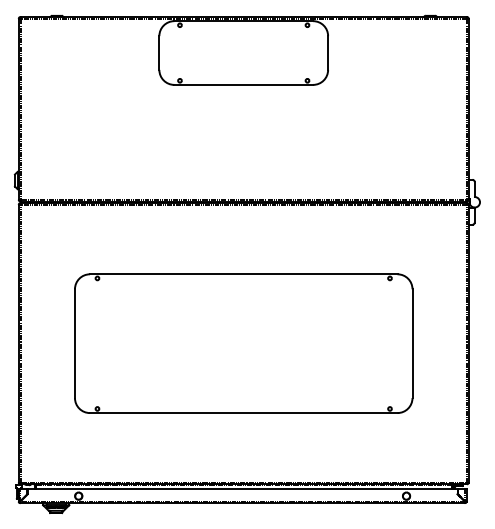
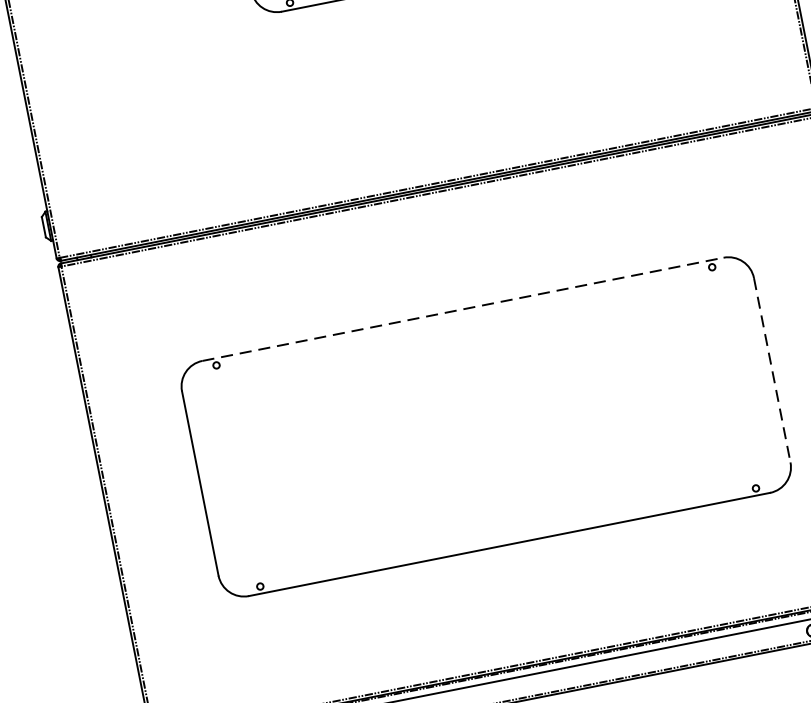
line: (243, 274) -> (462, 309), solid -> dashed
line: (412, 344) -> (772, 371), solid -> dashed

